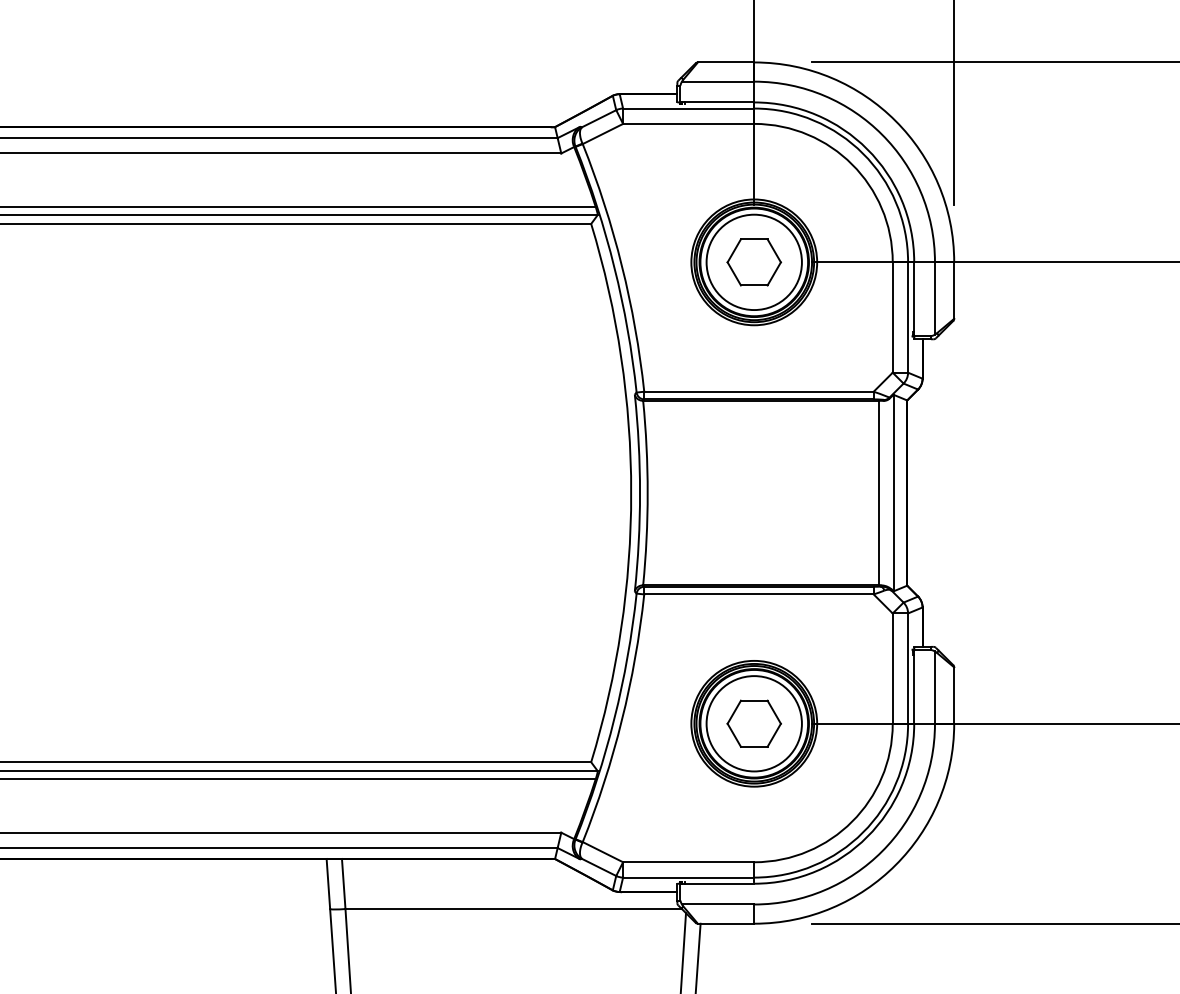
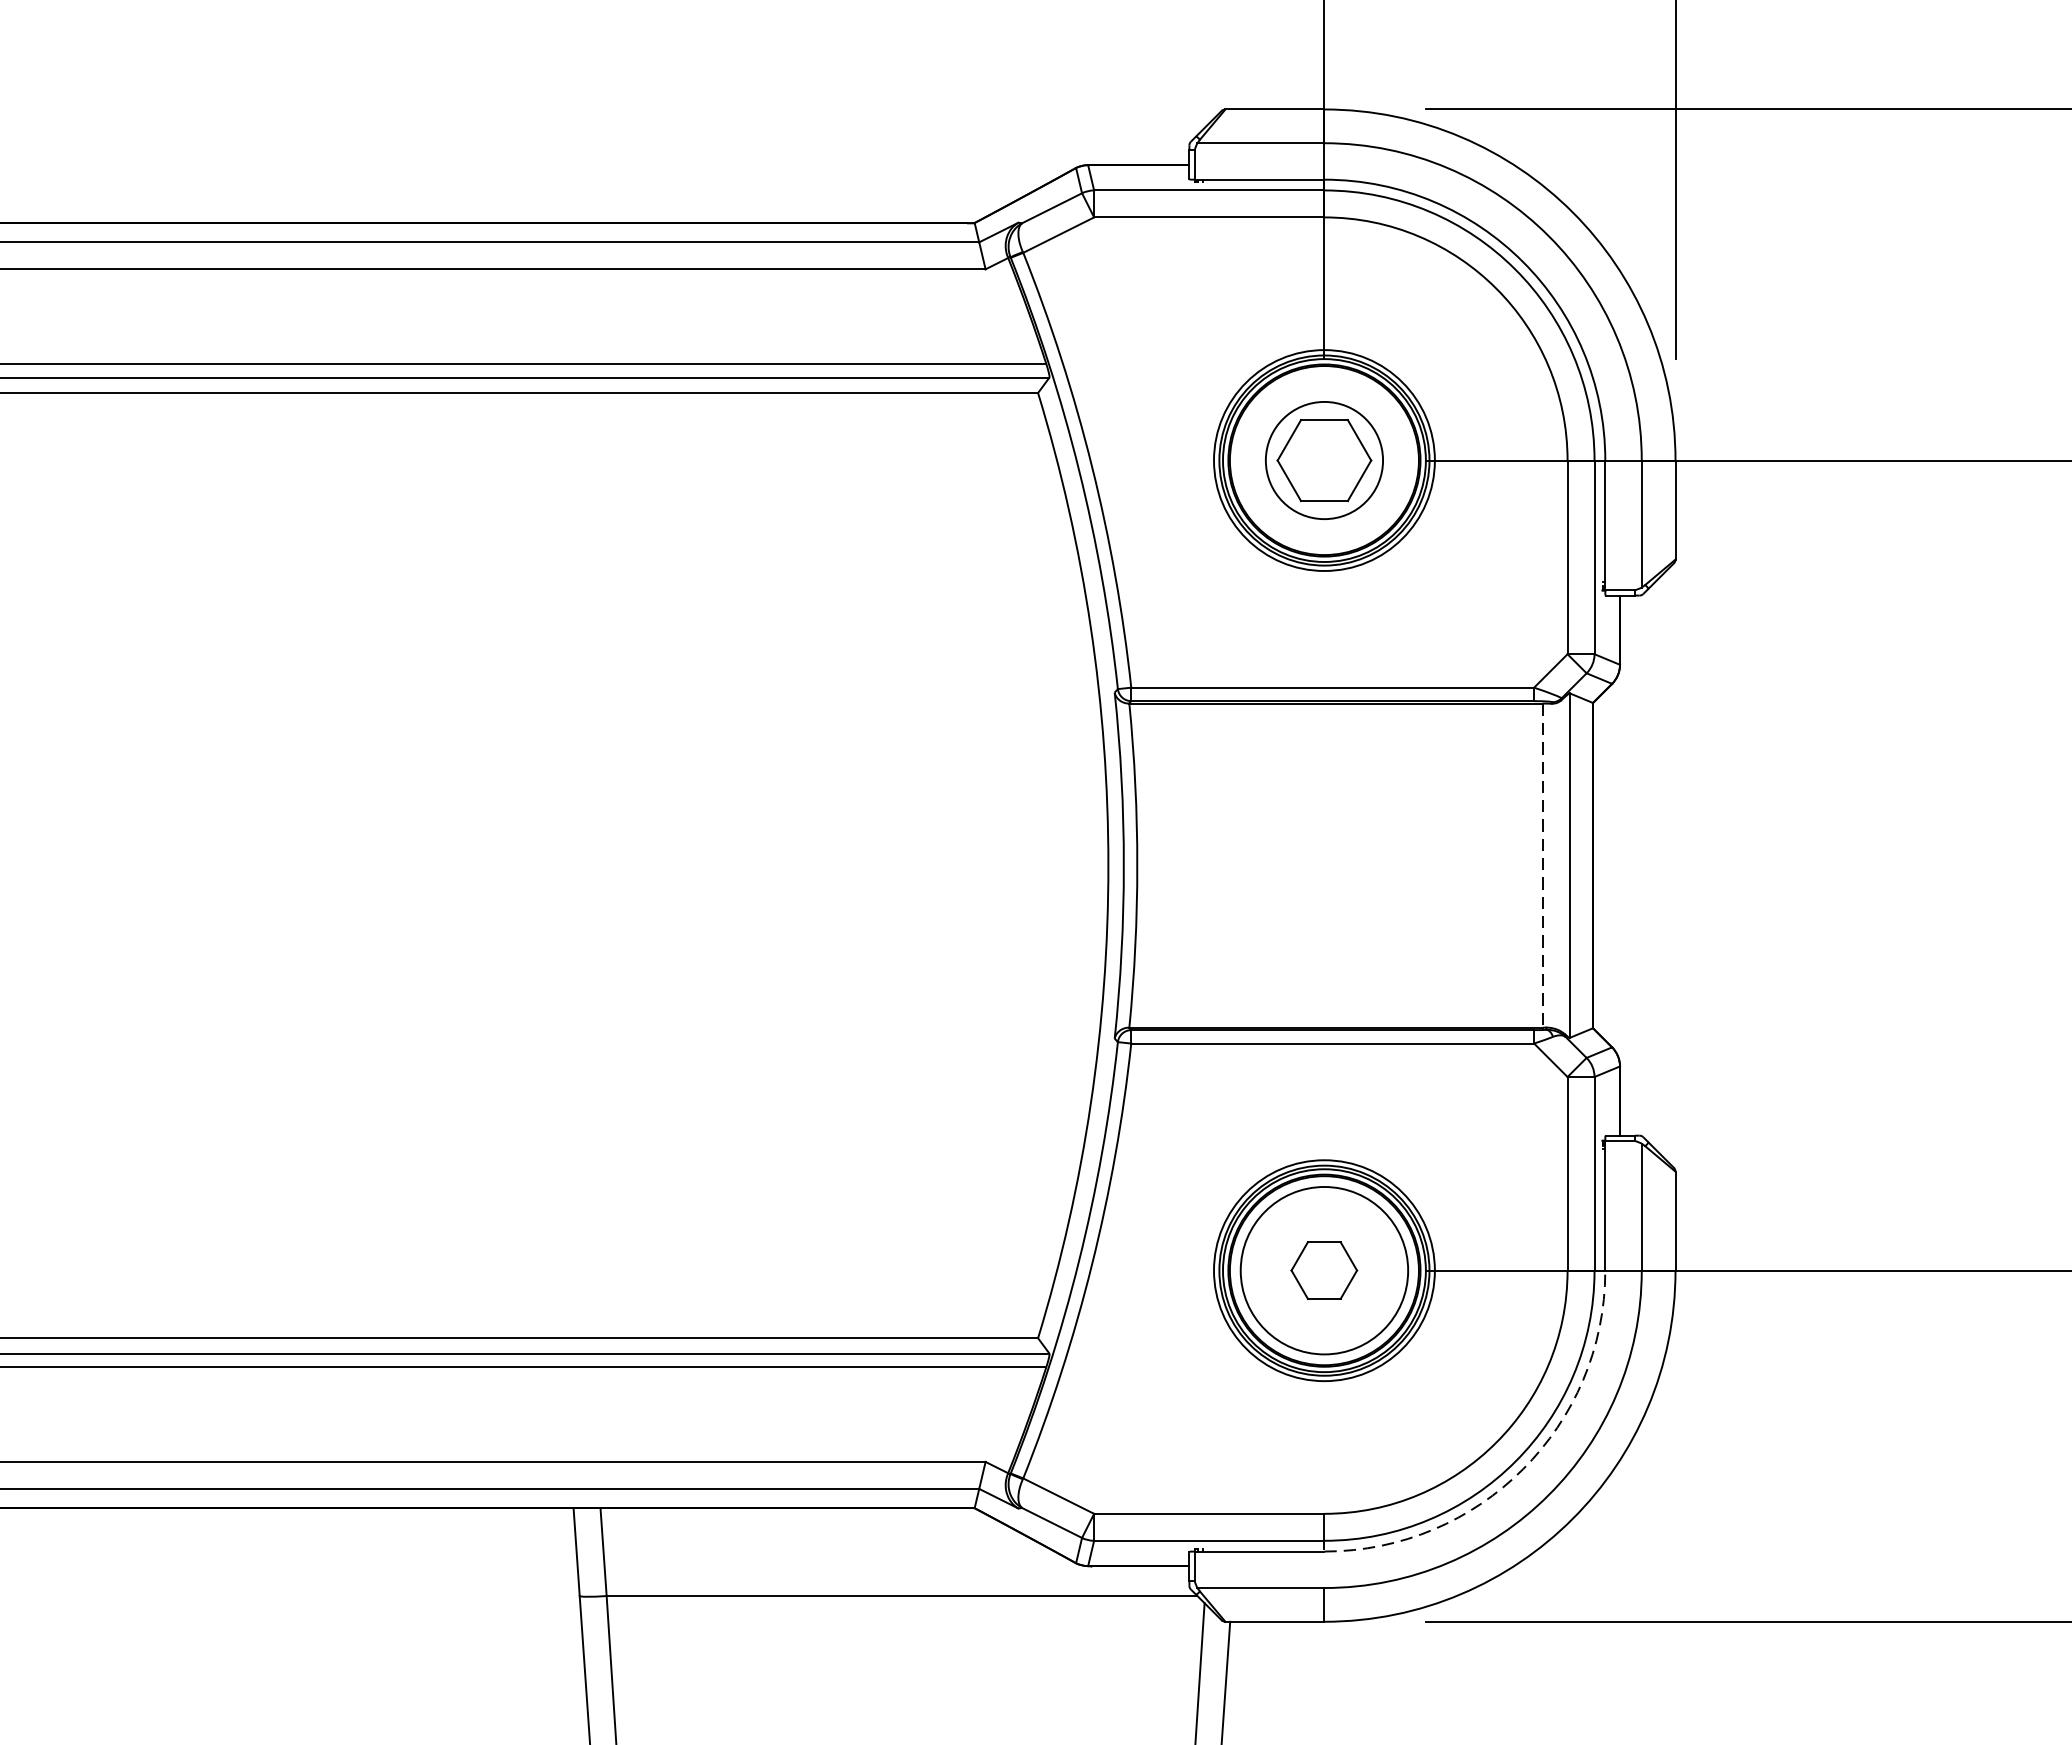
circle: (753, 262) -> (1323, 460), size x0.7
line: (878, 493) -> (1542, 866), solid -> dashed
part: (753, 723) -> (1323, 1270), size x0.7
arc: (867, 836) -> (1523, 1468), solid -> dashed

